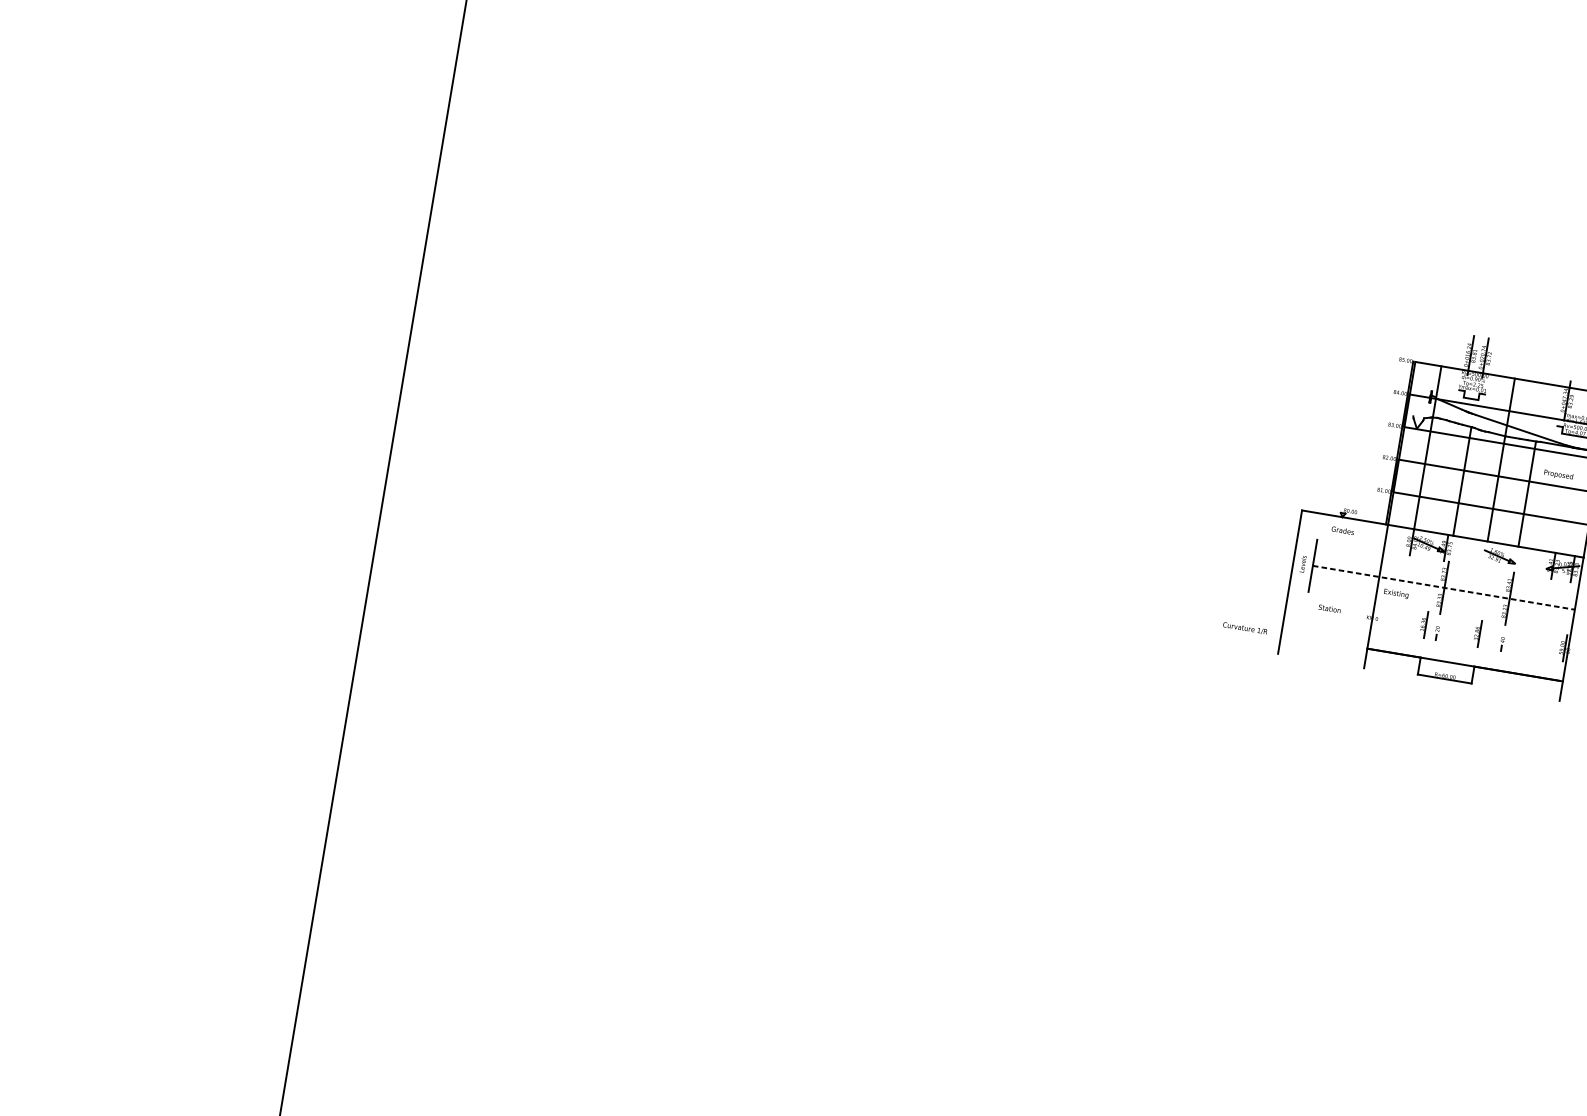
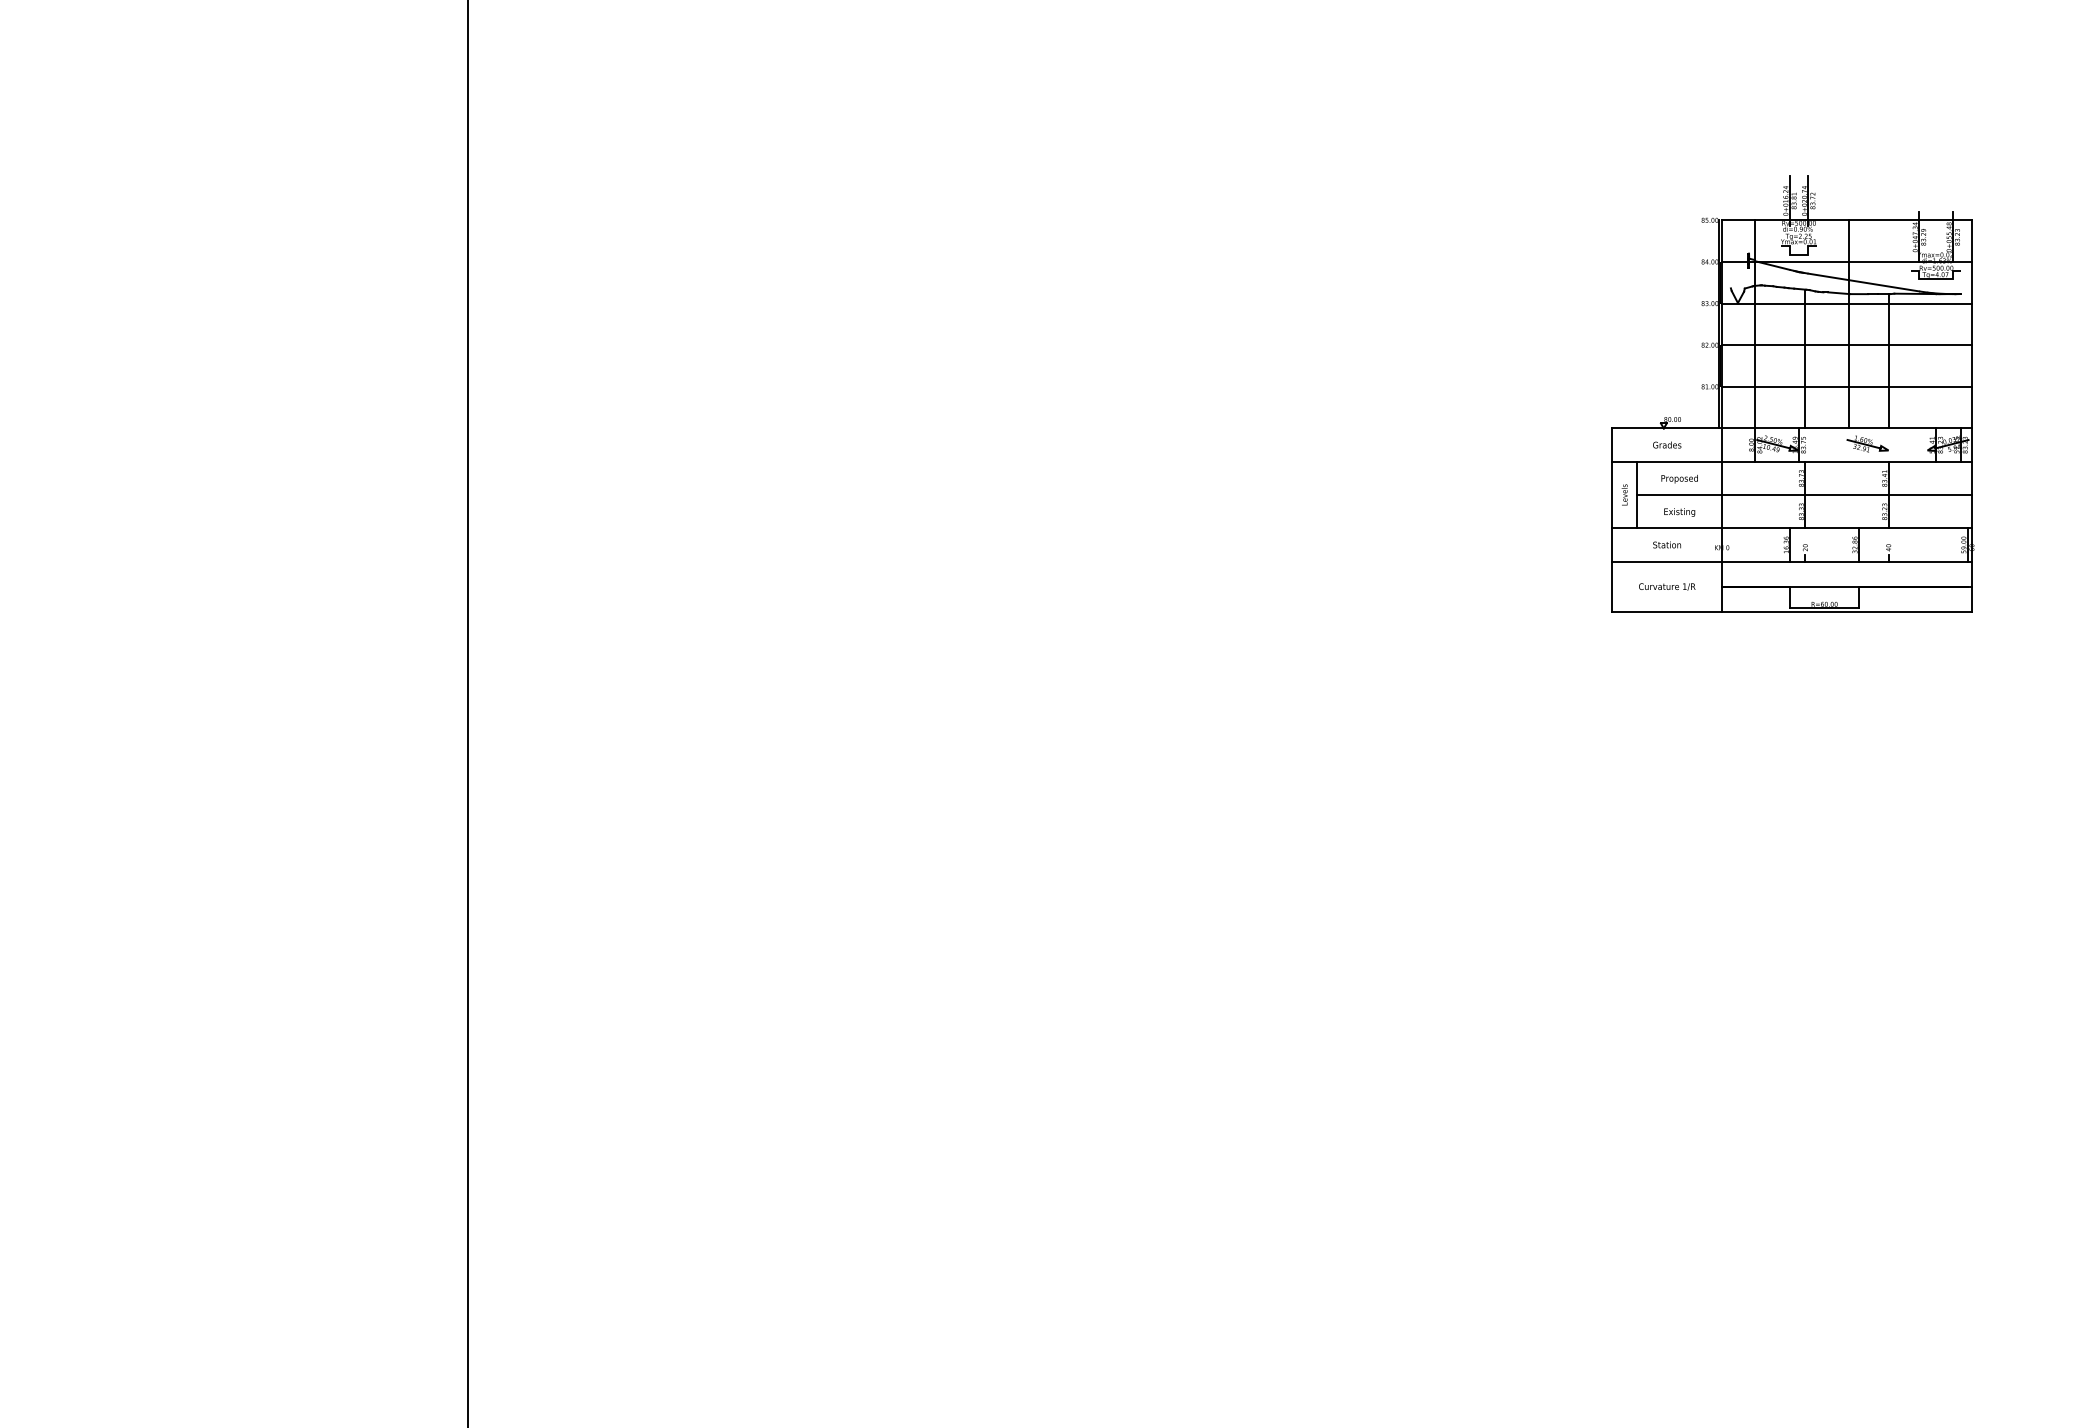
text: (1558, 474) -> (1679, 478), moved
line: (1438, 559) -> (1791, 461), added
line: (1444, 588) -> (1805, 495), dashed -> solid
text: (1396, 593) -> (1679, 512), moved
line: (1429, 612) -> (1791, 528), added
text: (1245, 628) -> (1667, 586), moved
line: (1424, 638) -> (1791, 561), added
line: (1418, 677) -> (1791, 611), added

